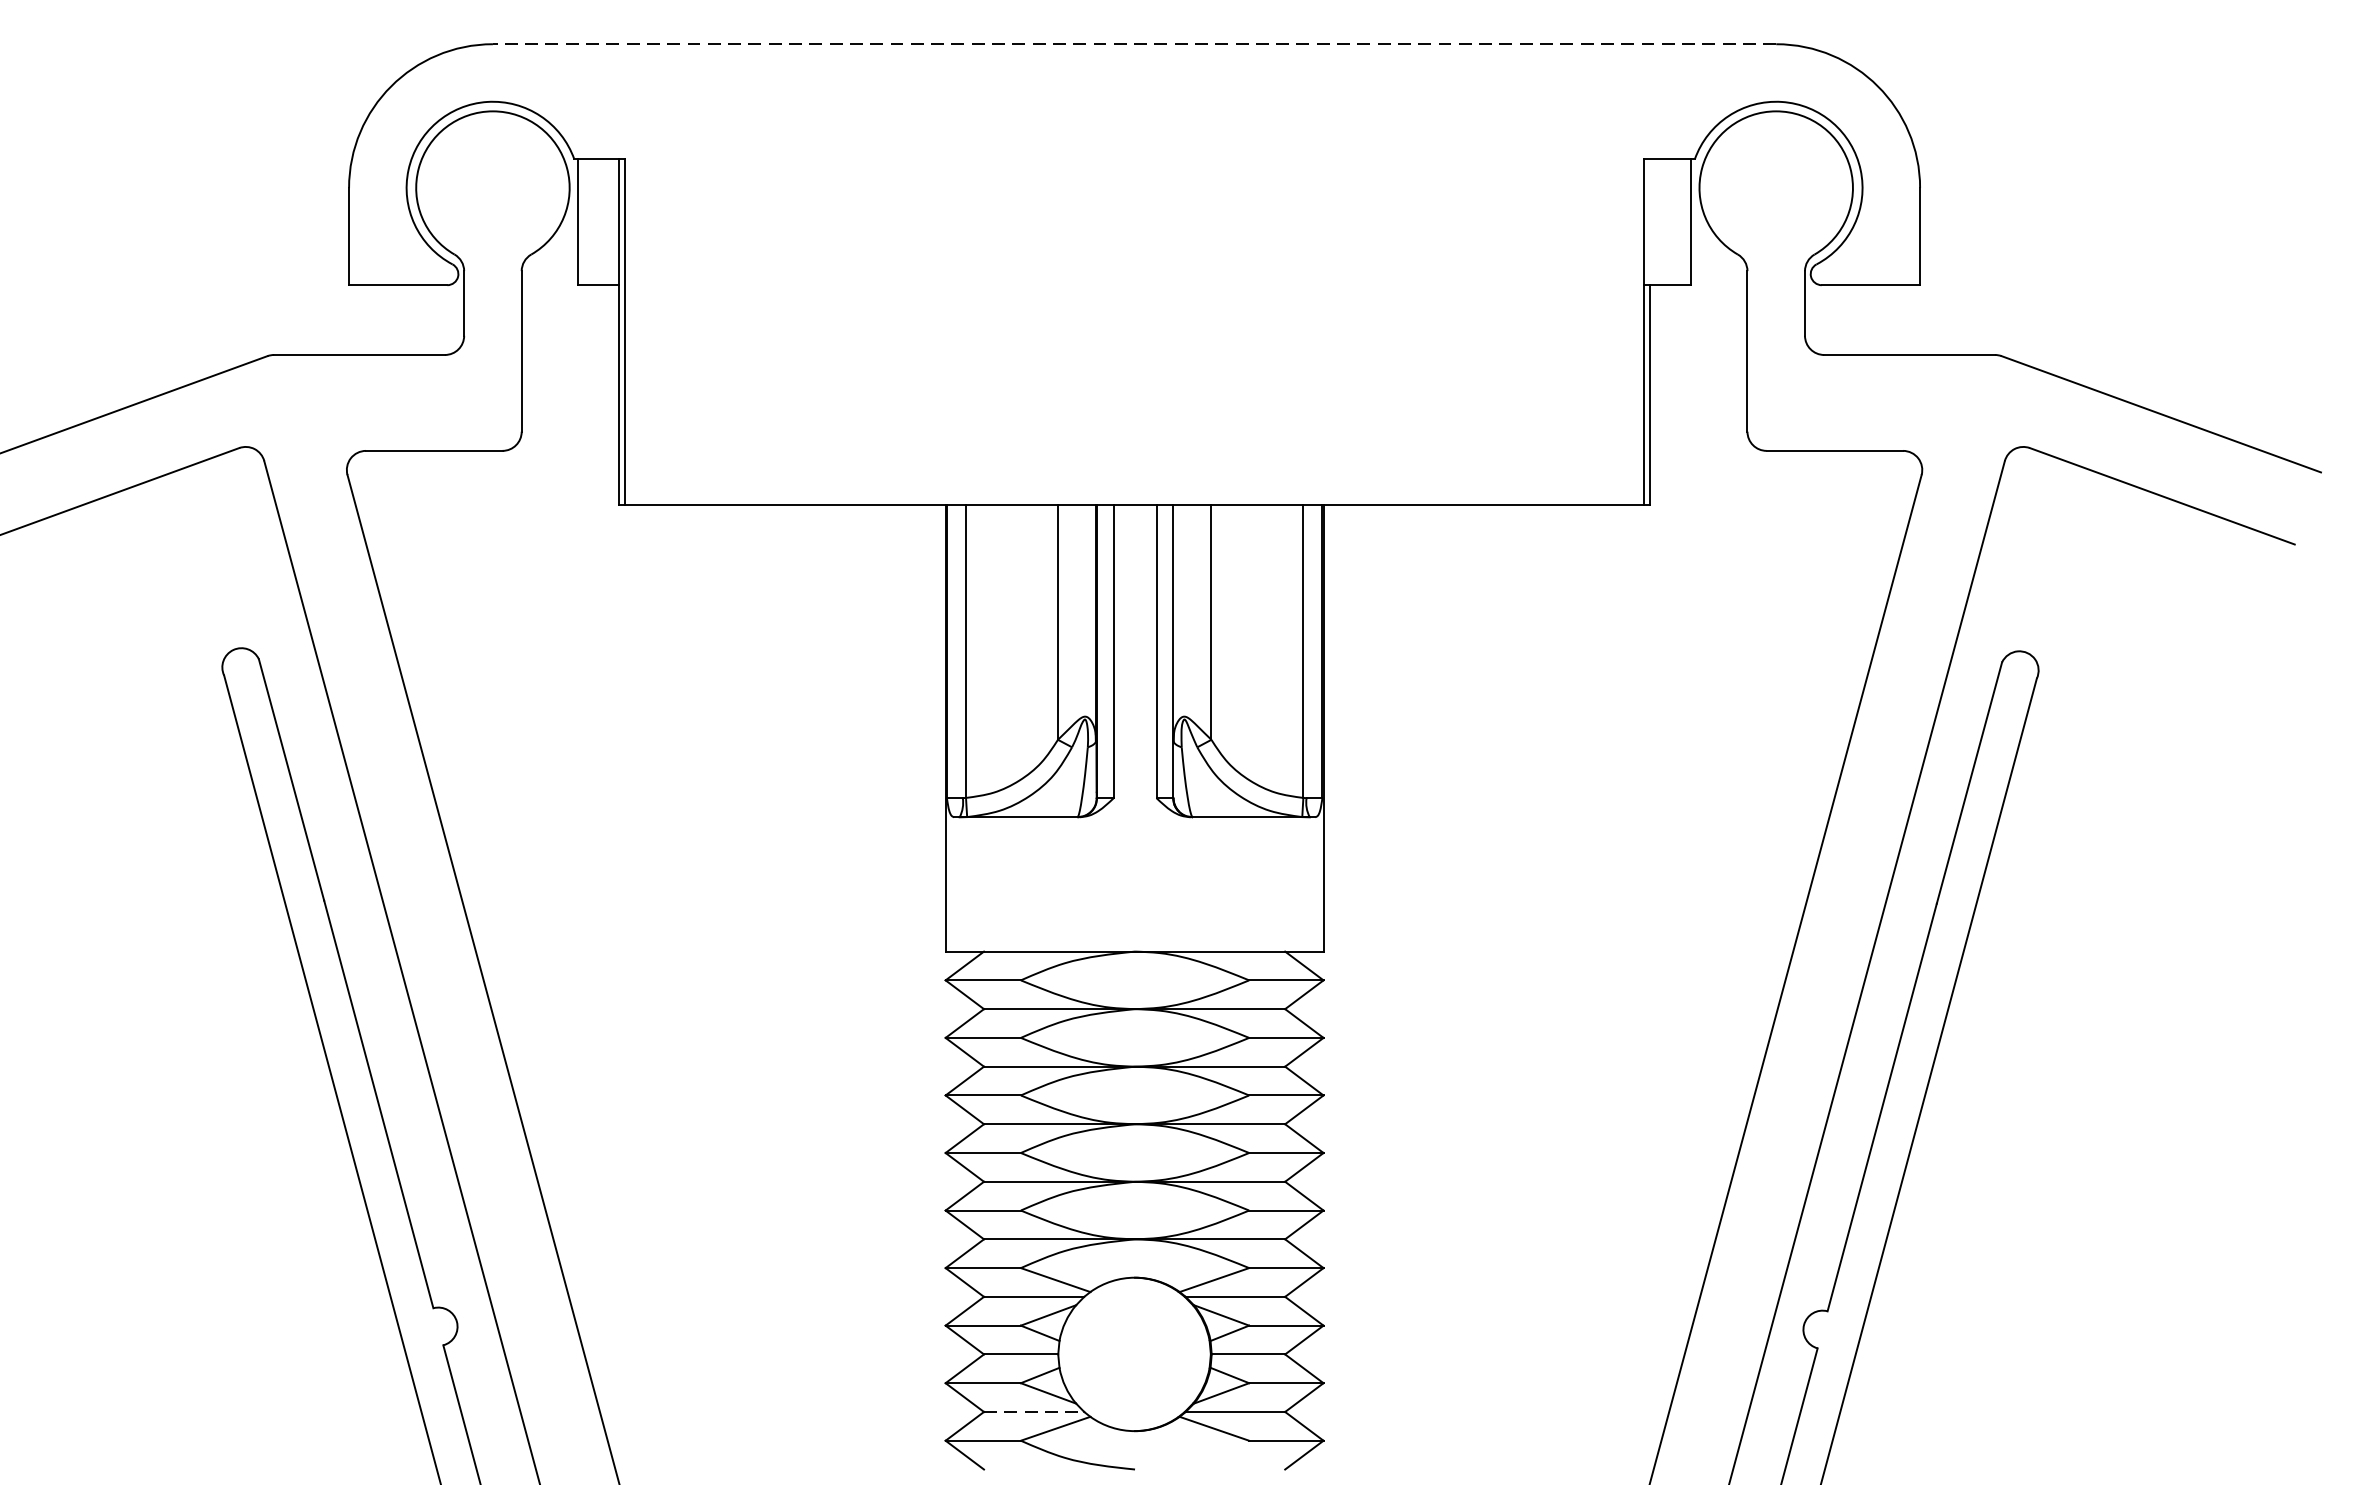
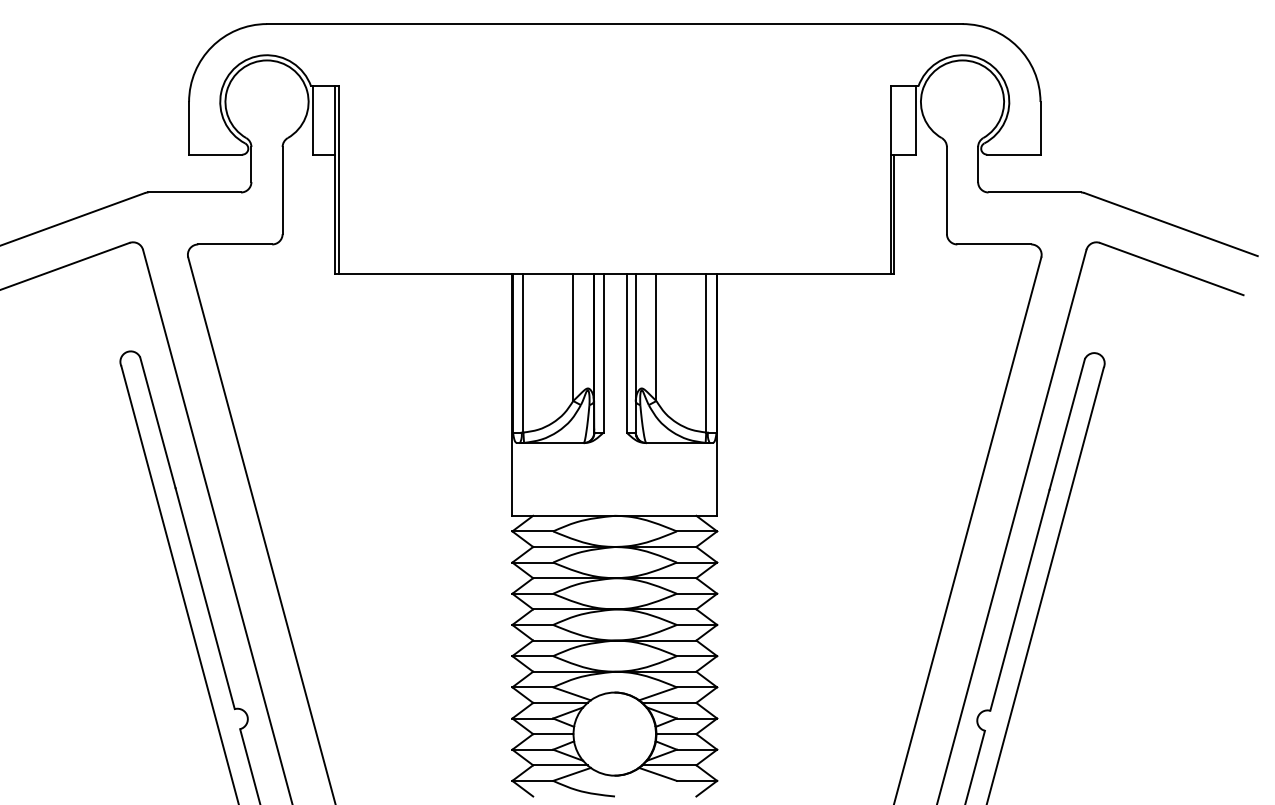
line: (1134, 45) -> (614, 24), dashed -> solid
line: (1034, 1412) -> (560, 765), dashed -> solid

